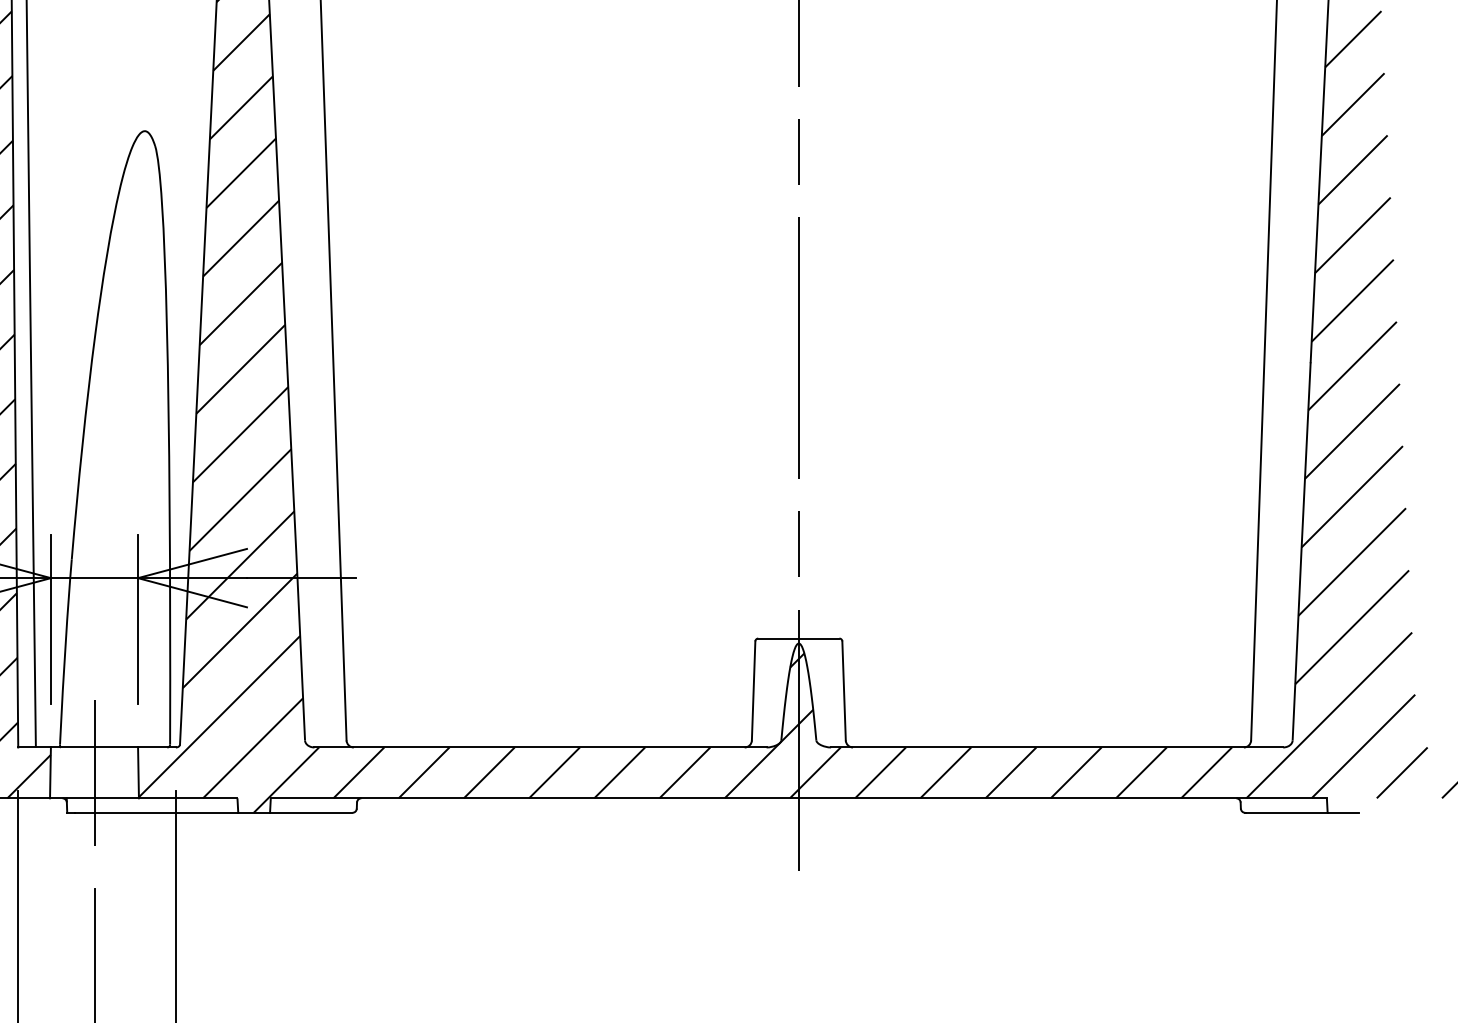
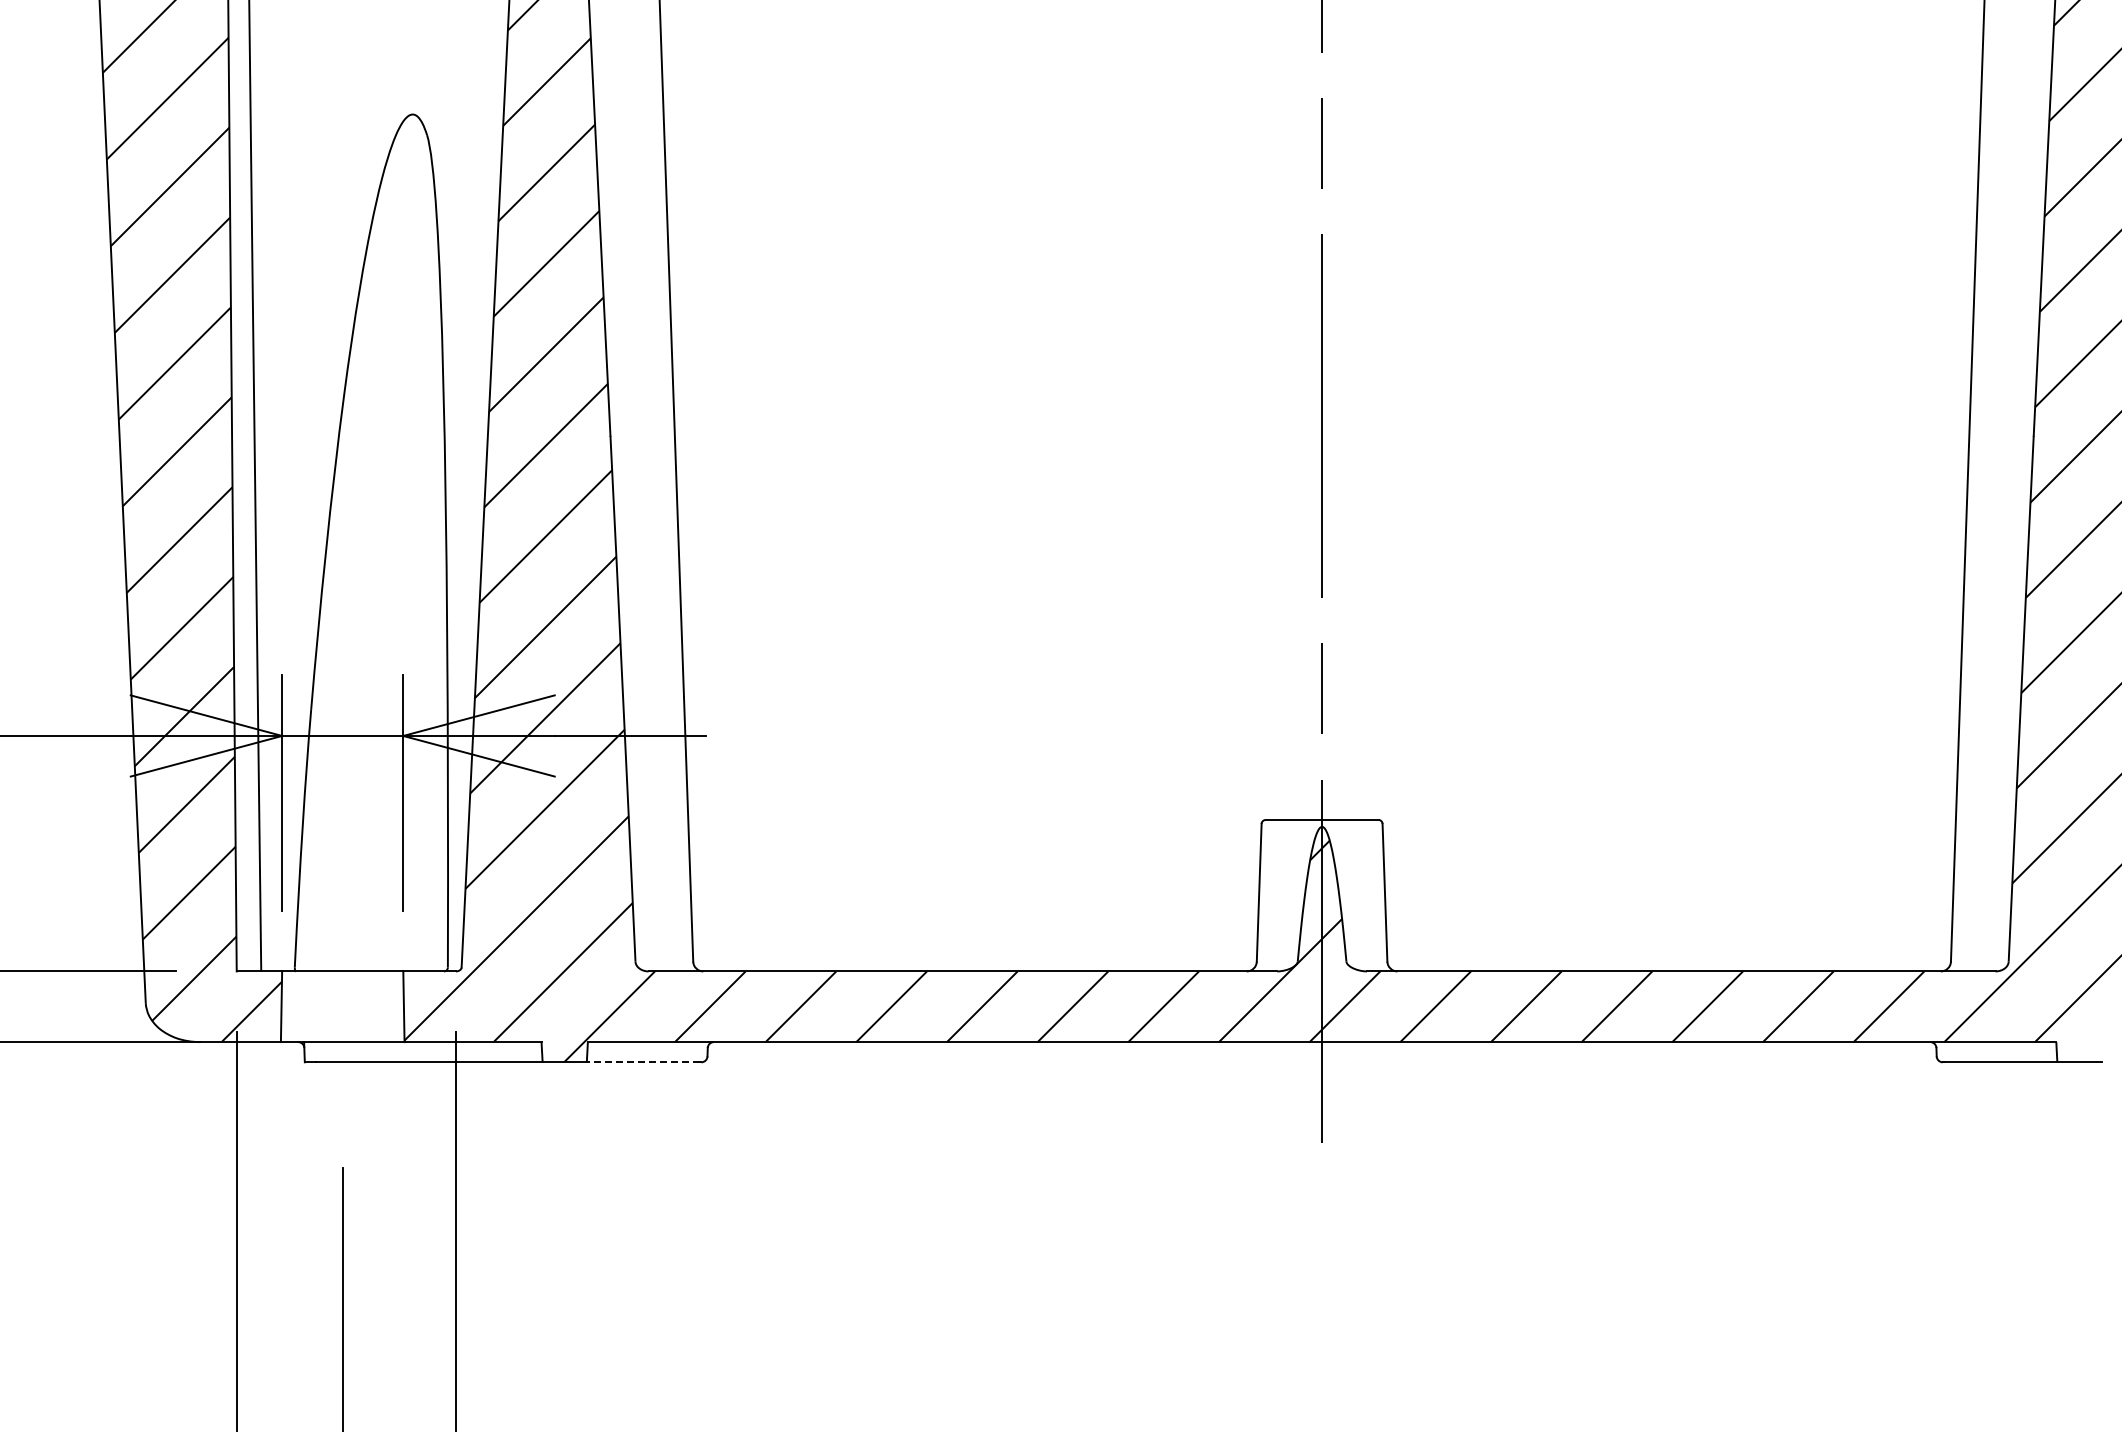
line: (94, 772) -> (342, 1006), removed
line: (310, 812) -> (643, 1062), solid -> dashed

